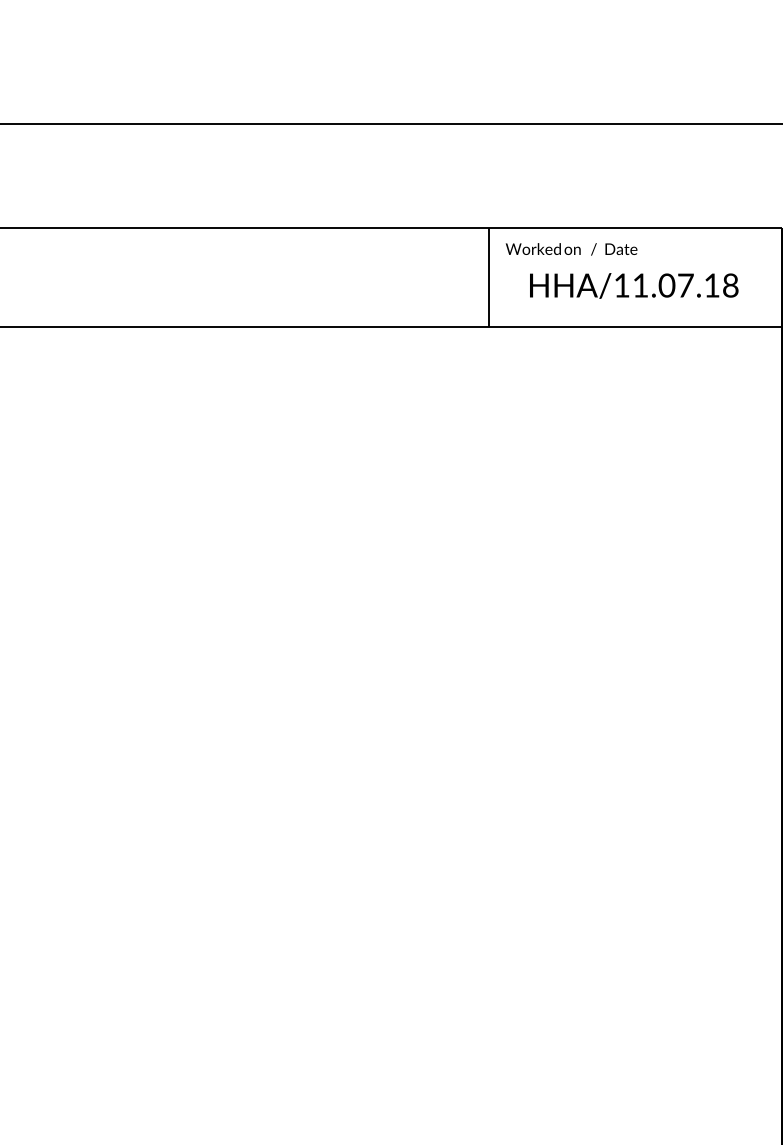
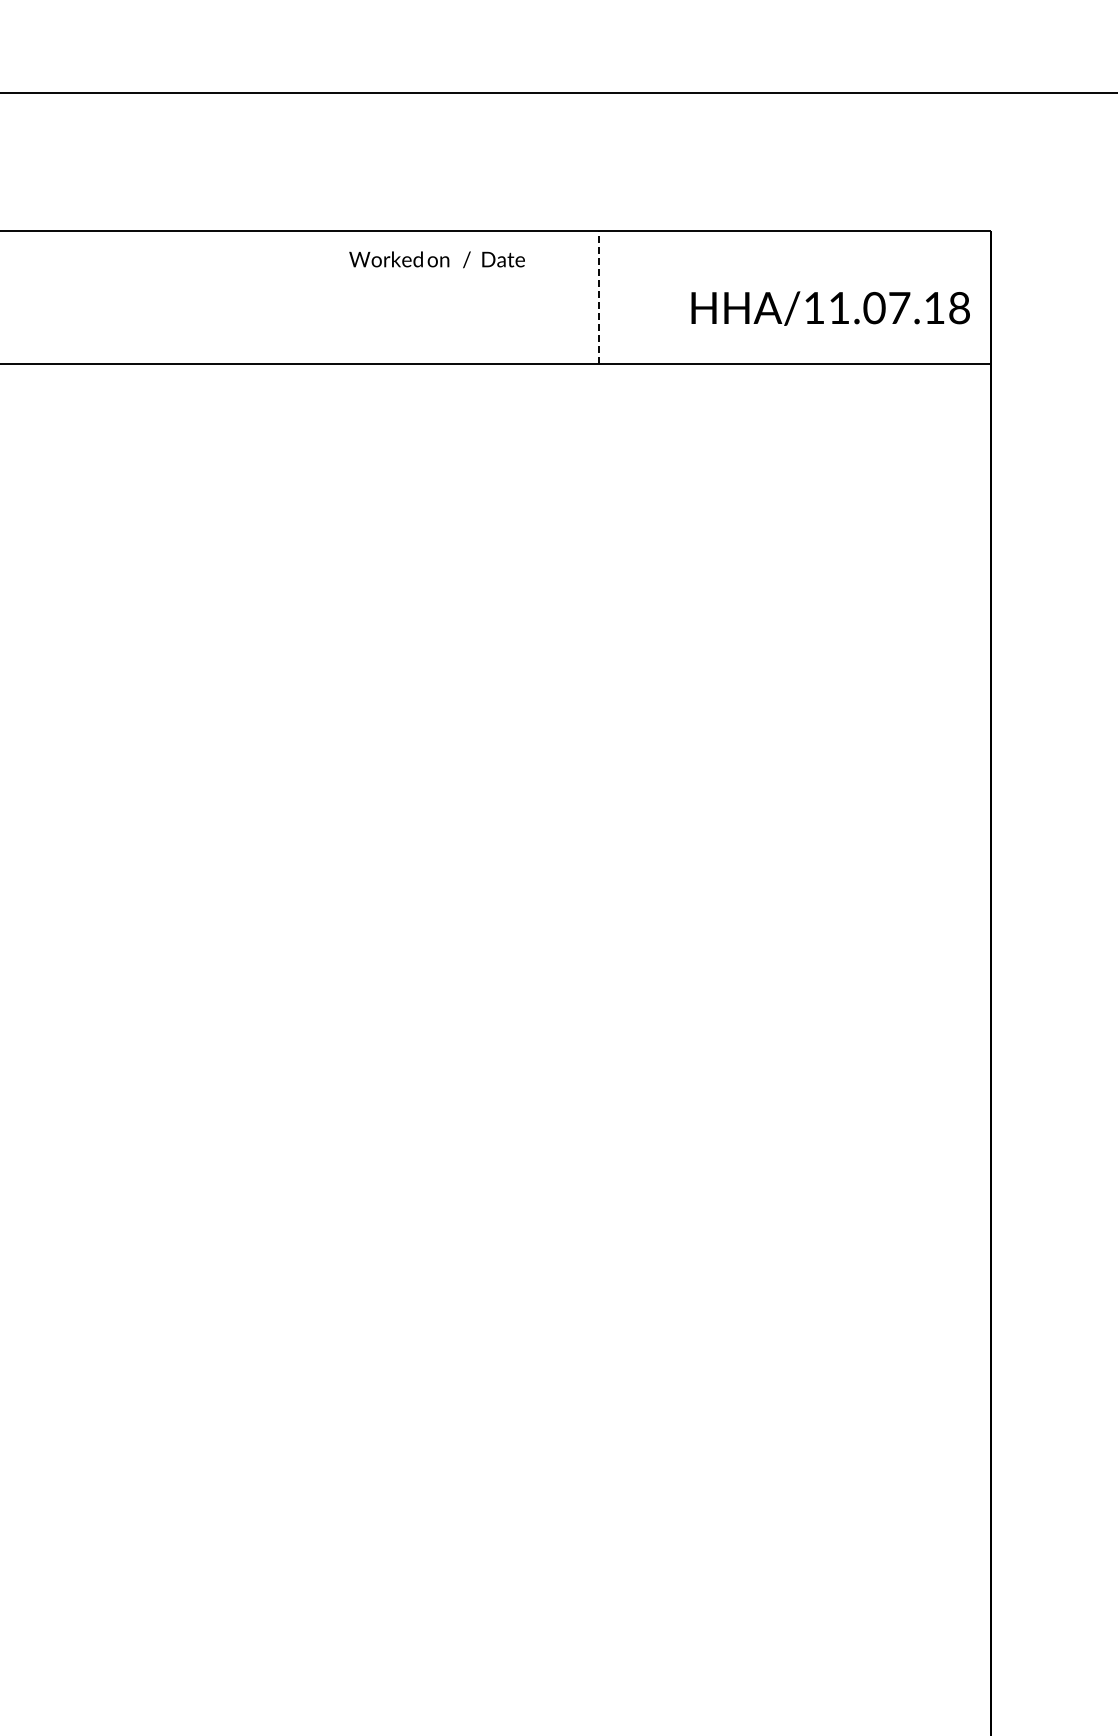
text: (571, 249) -> (436, 259), moved
line: (488, 276) -> (599, 296), solid -> dashed
text: (634, 285) -> (830, 308), moved

